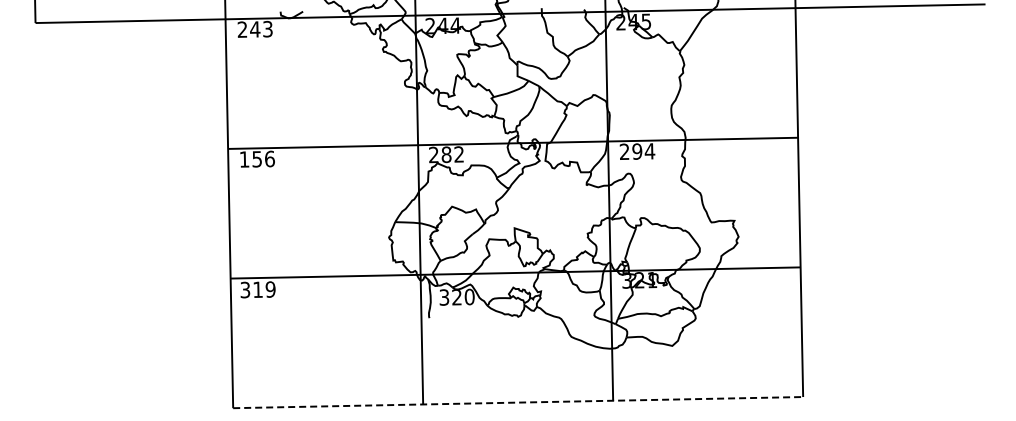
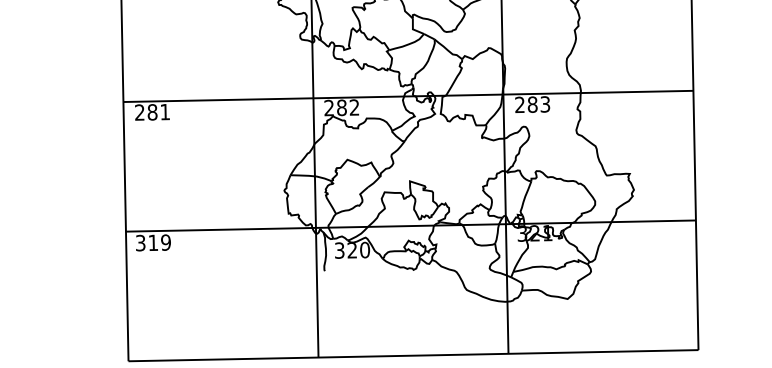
text: (643, 151) -> (538, 104), 294 -> 283
text: (256, 158) -> (151, 111), 156 -> 281
line: (518, 402) -> (413, 355), dashed -> solid

